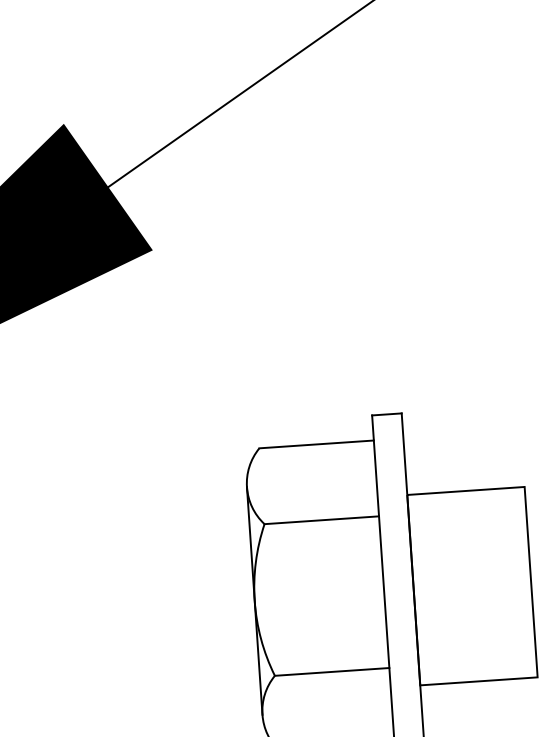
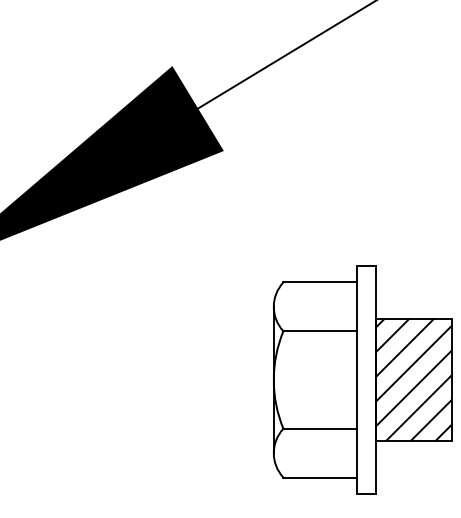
hatch: (471, 585) -> (413, 379), added

